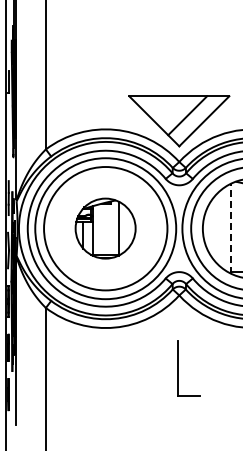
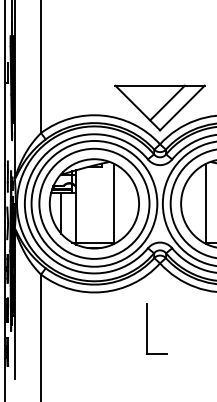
part: (105, 228) -> (94, 203), size x1.67
line: (230, 228) -> (205, 203), dashed -> solid
part: (178, 368) -> (147, 328), moved

